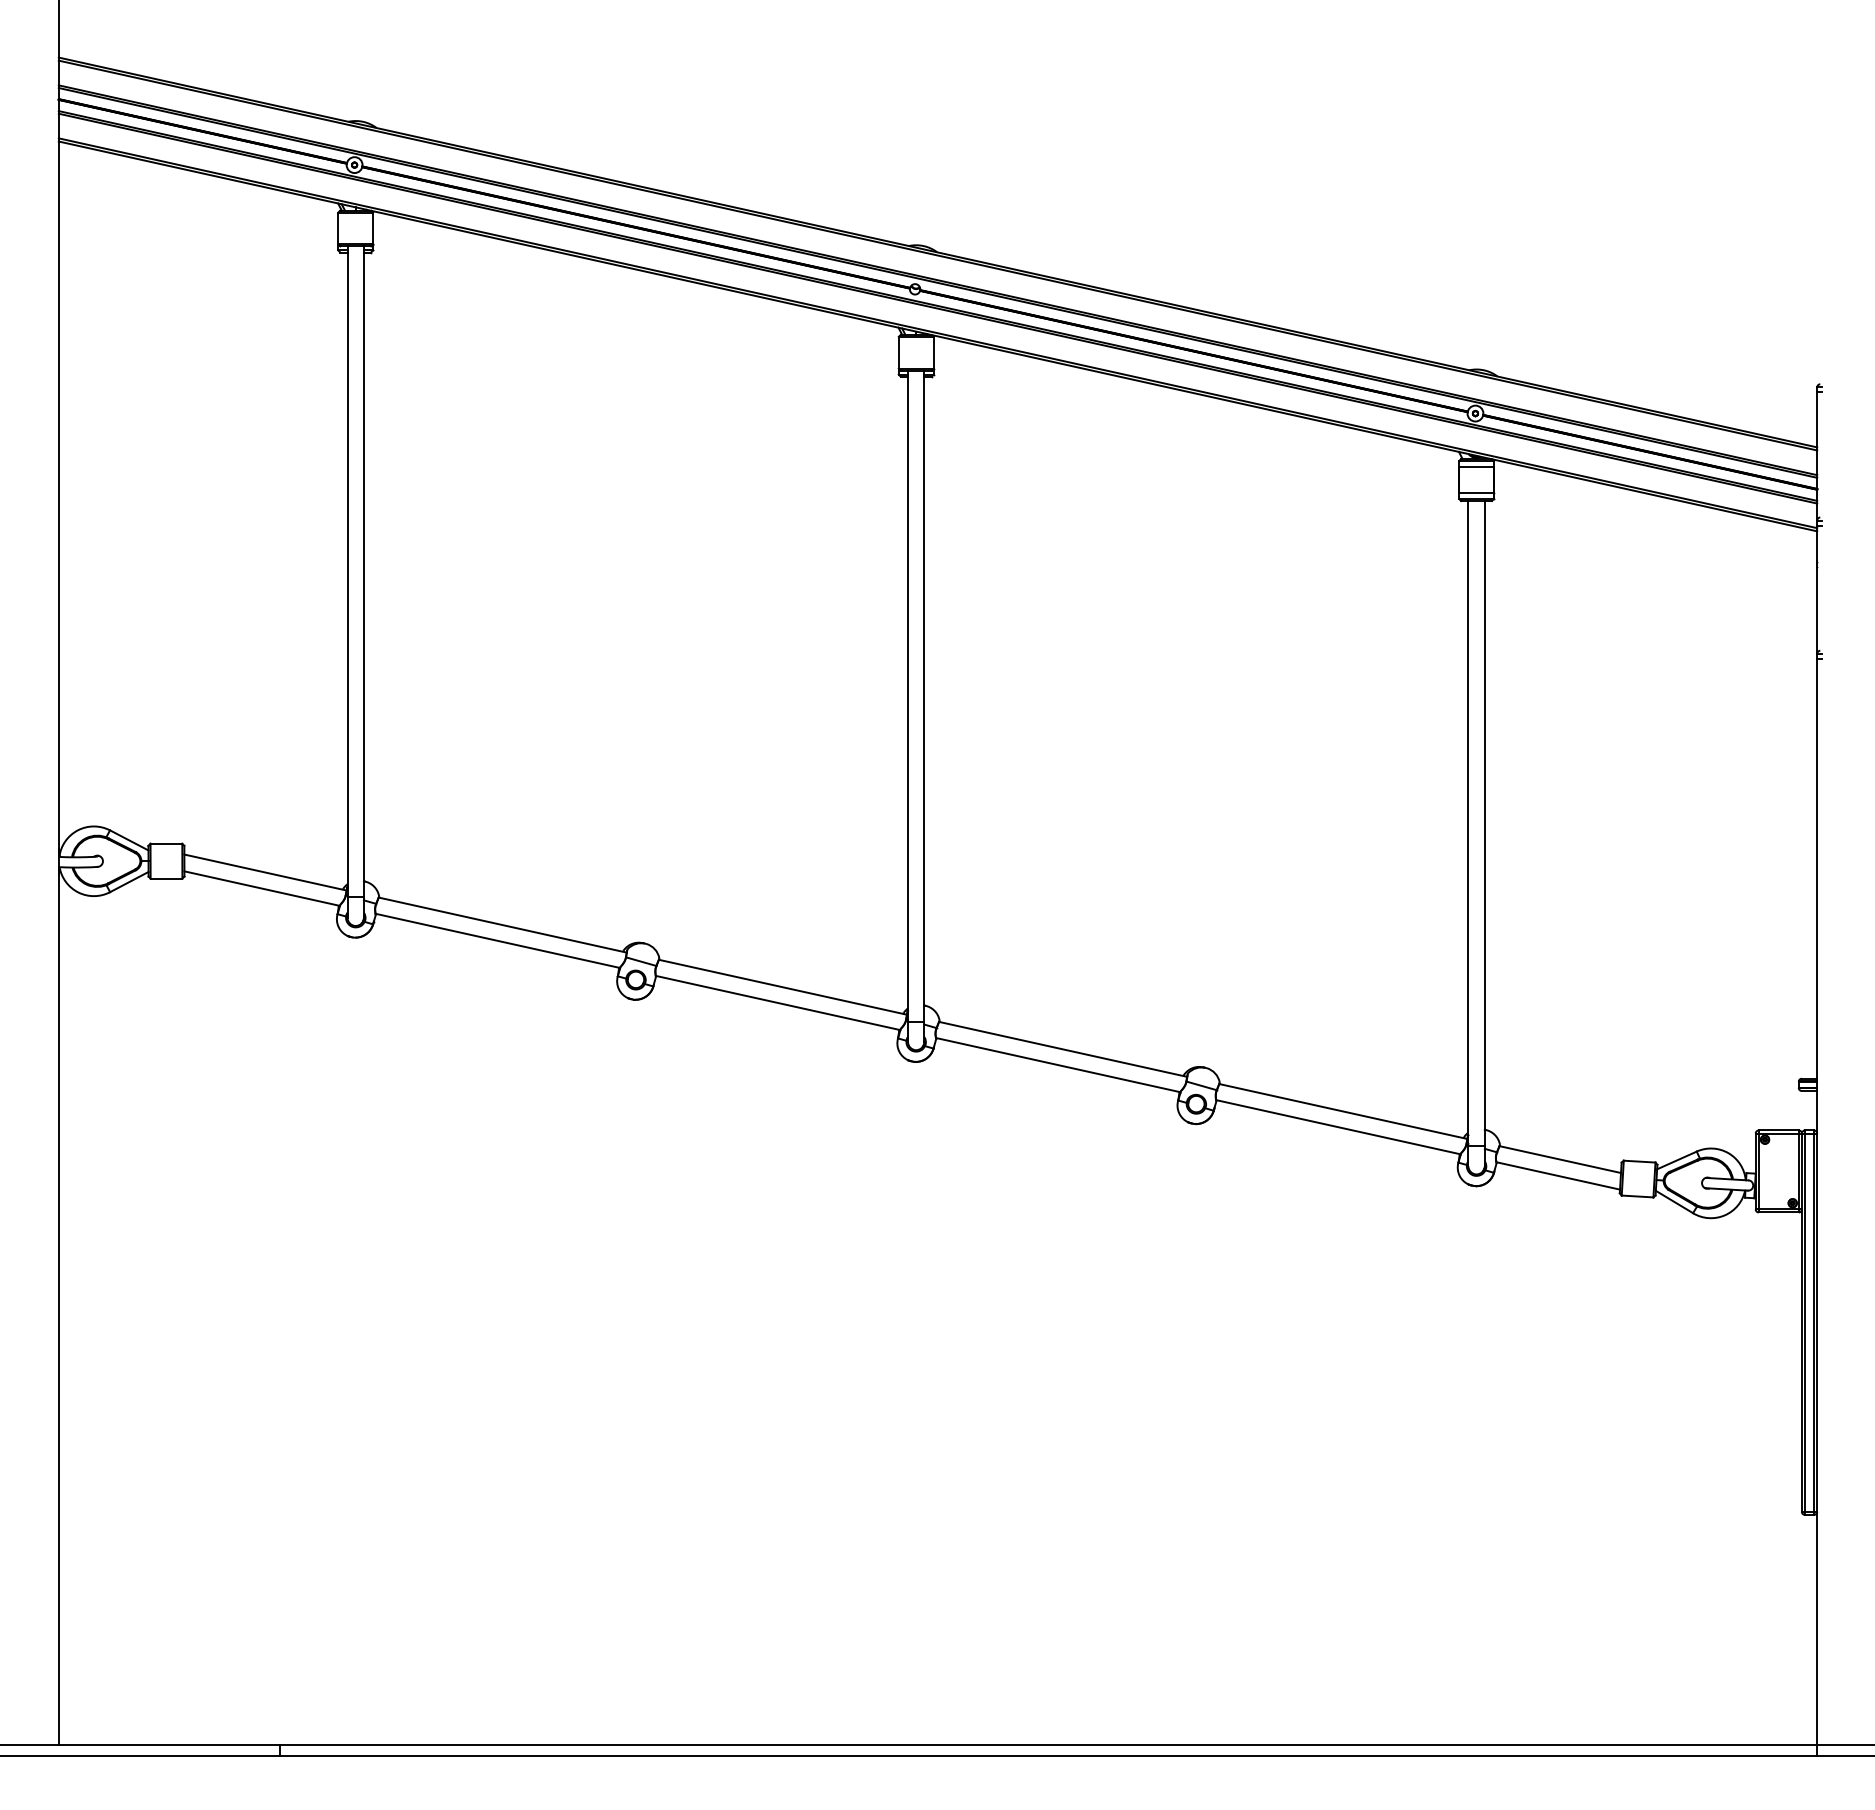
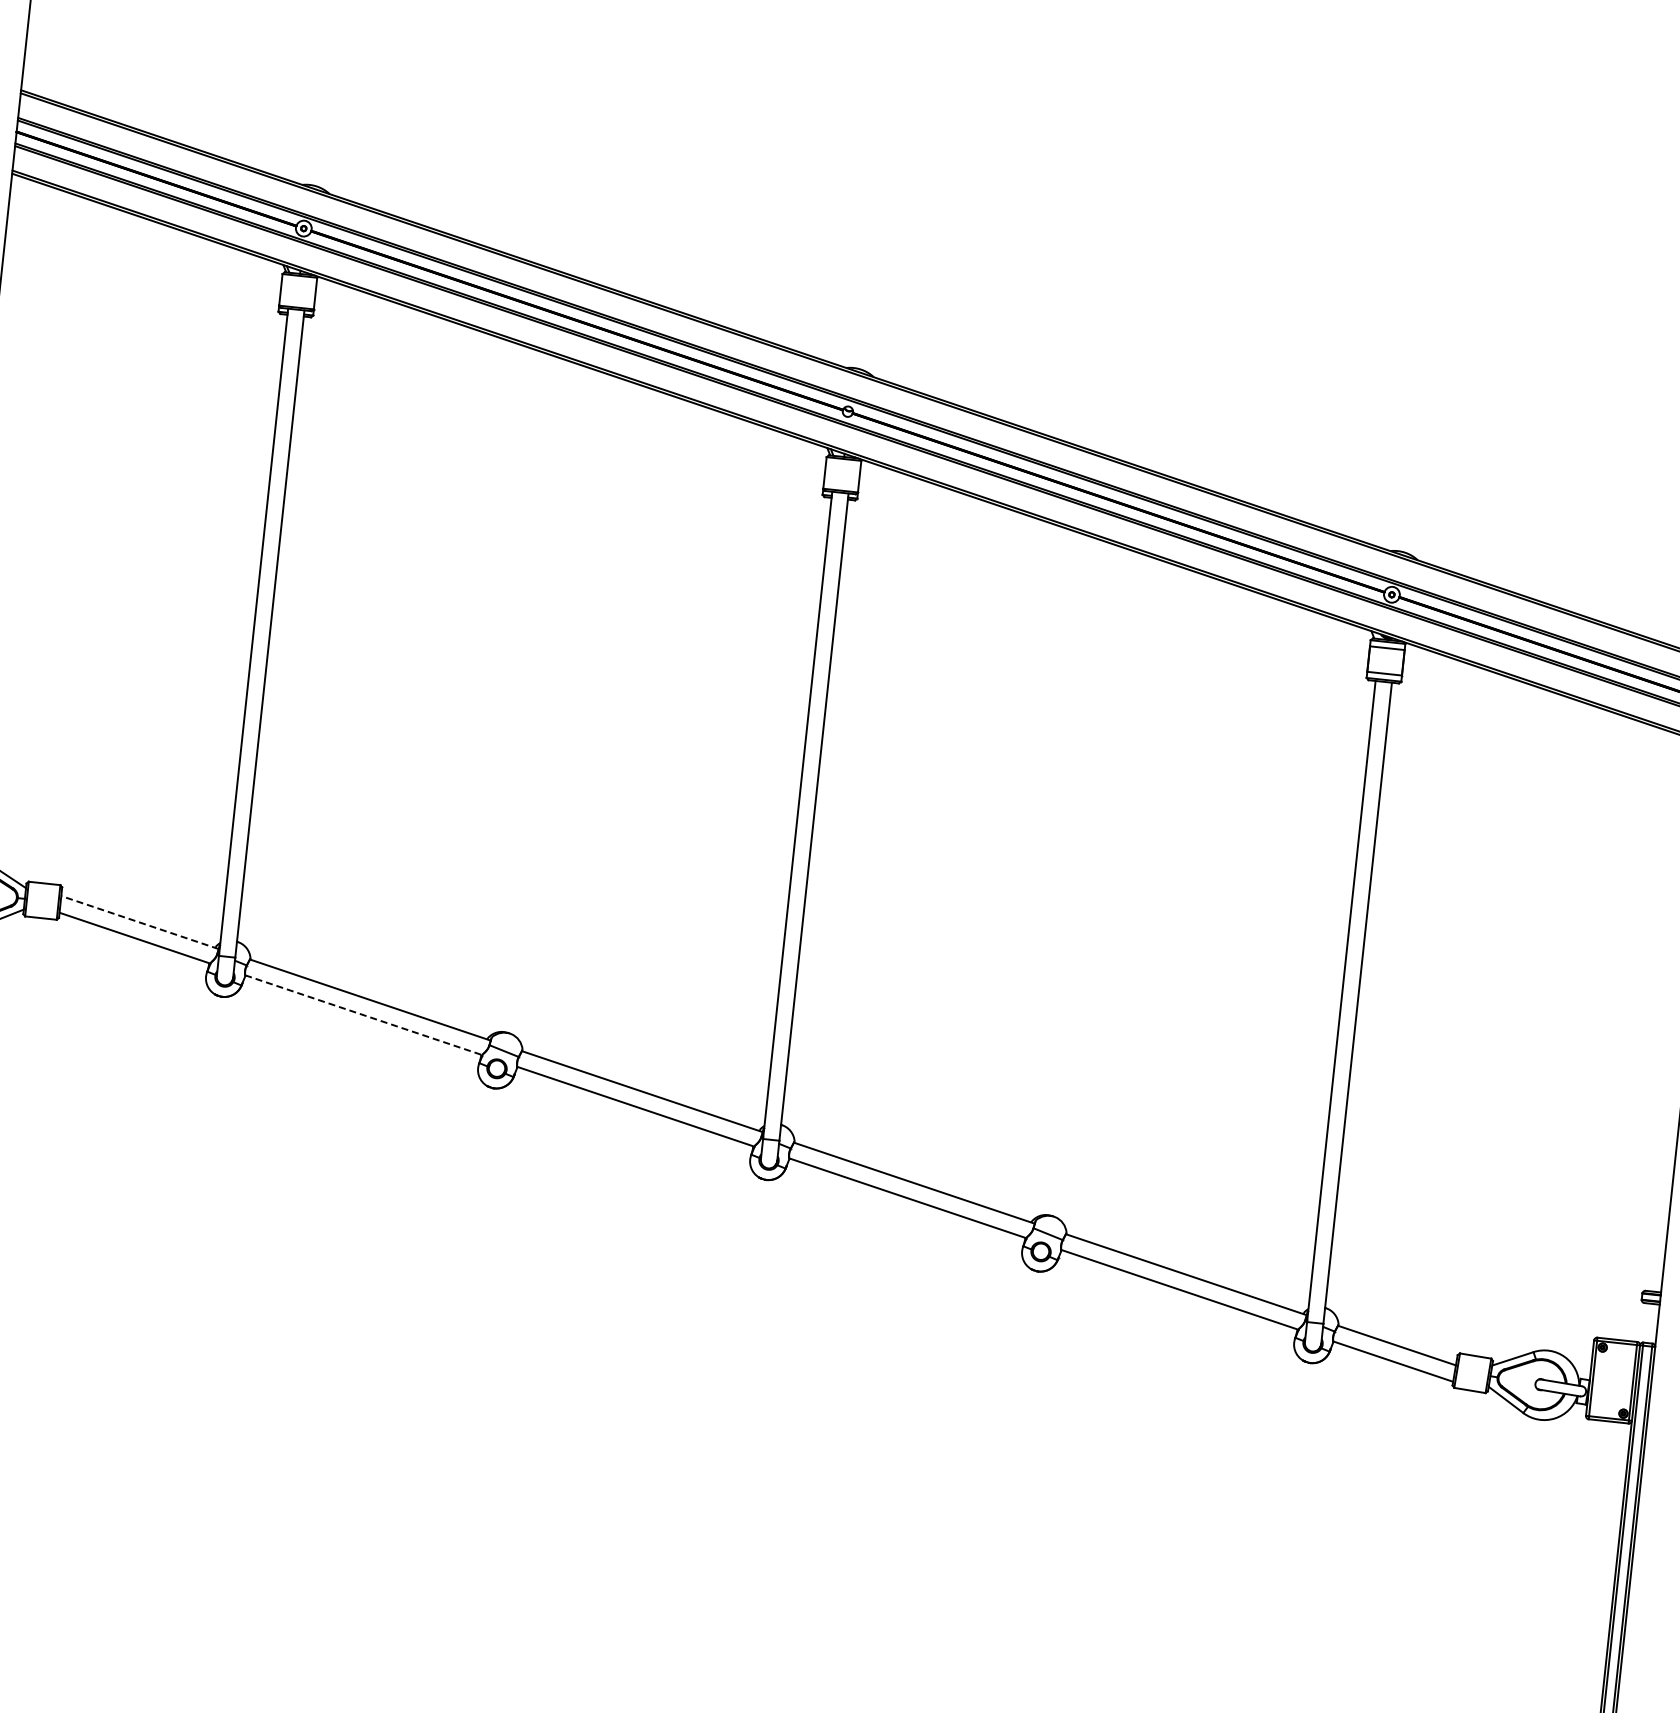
line: (264, 872) -> (139, 922), solid -> dashed
line: (498, 941) -> (364, 1015), solid -> dashed

